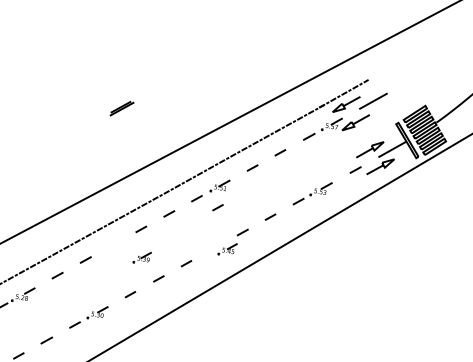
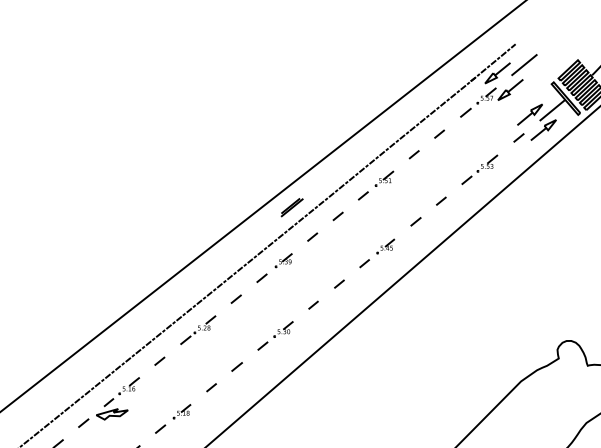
part: (121, 108) -> (291, 207), moved
line: (218, 207) -> (386, 200), removed
part: (227, 249) -> (385, 246), moved
part: (142, 257) -> (283, 260), moved

